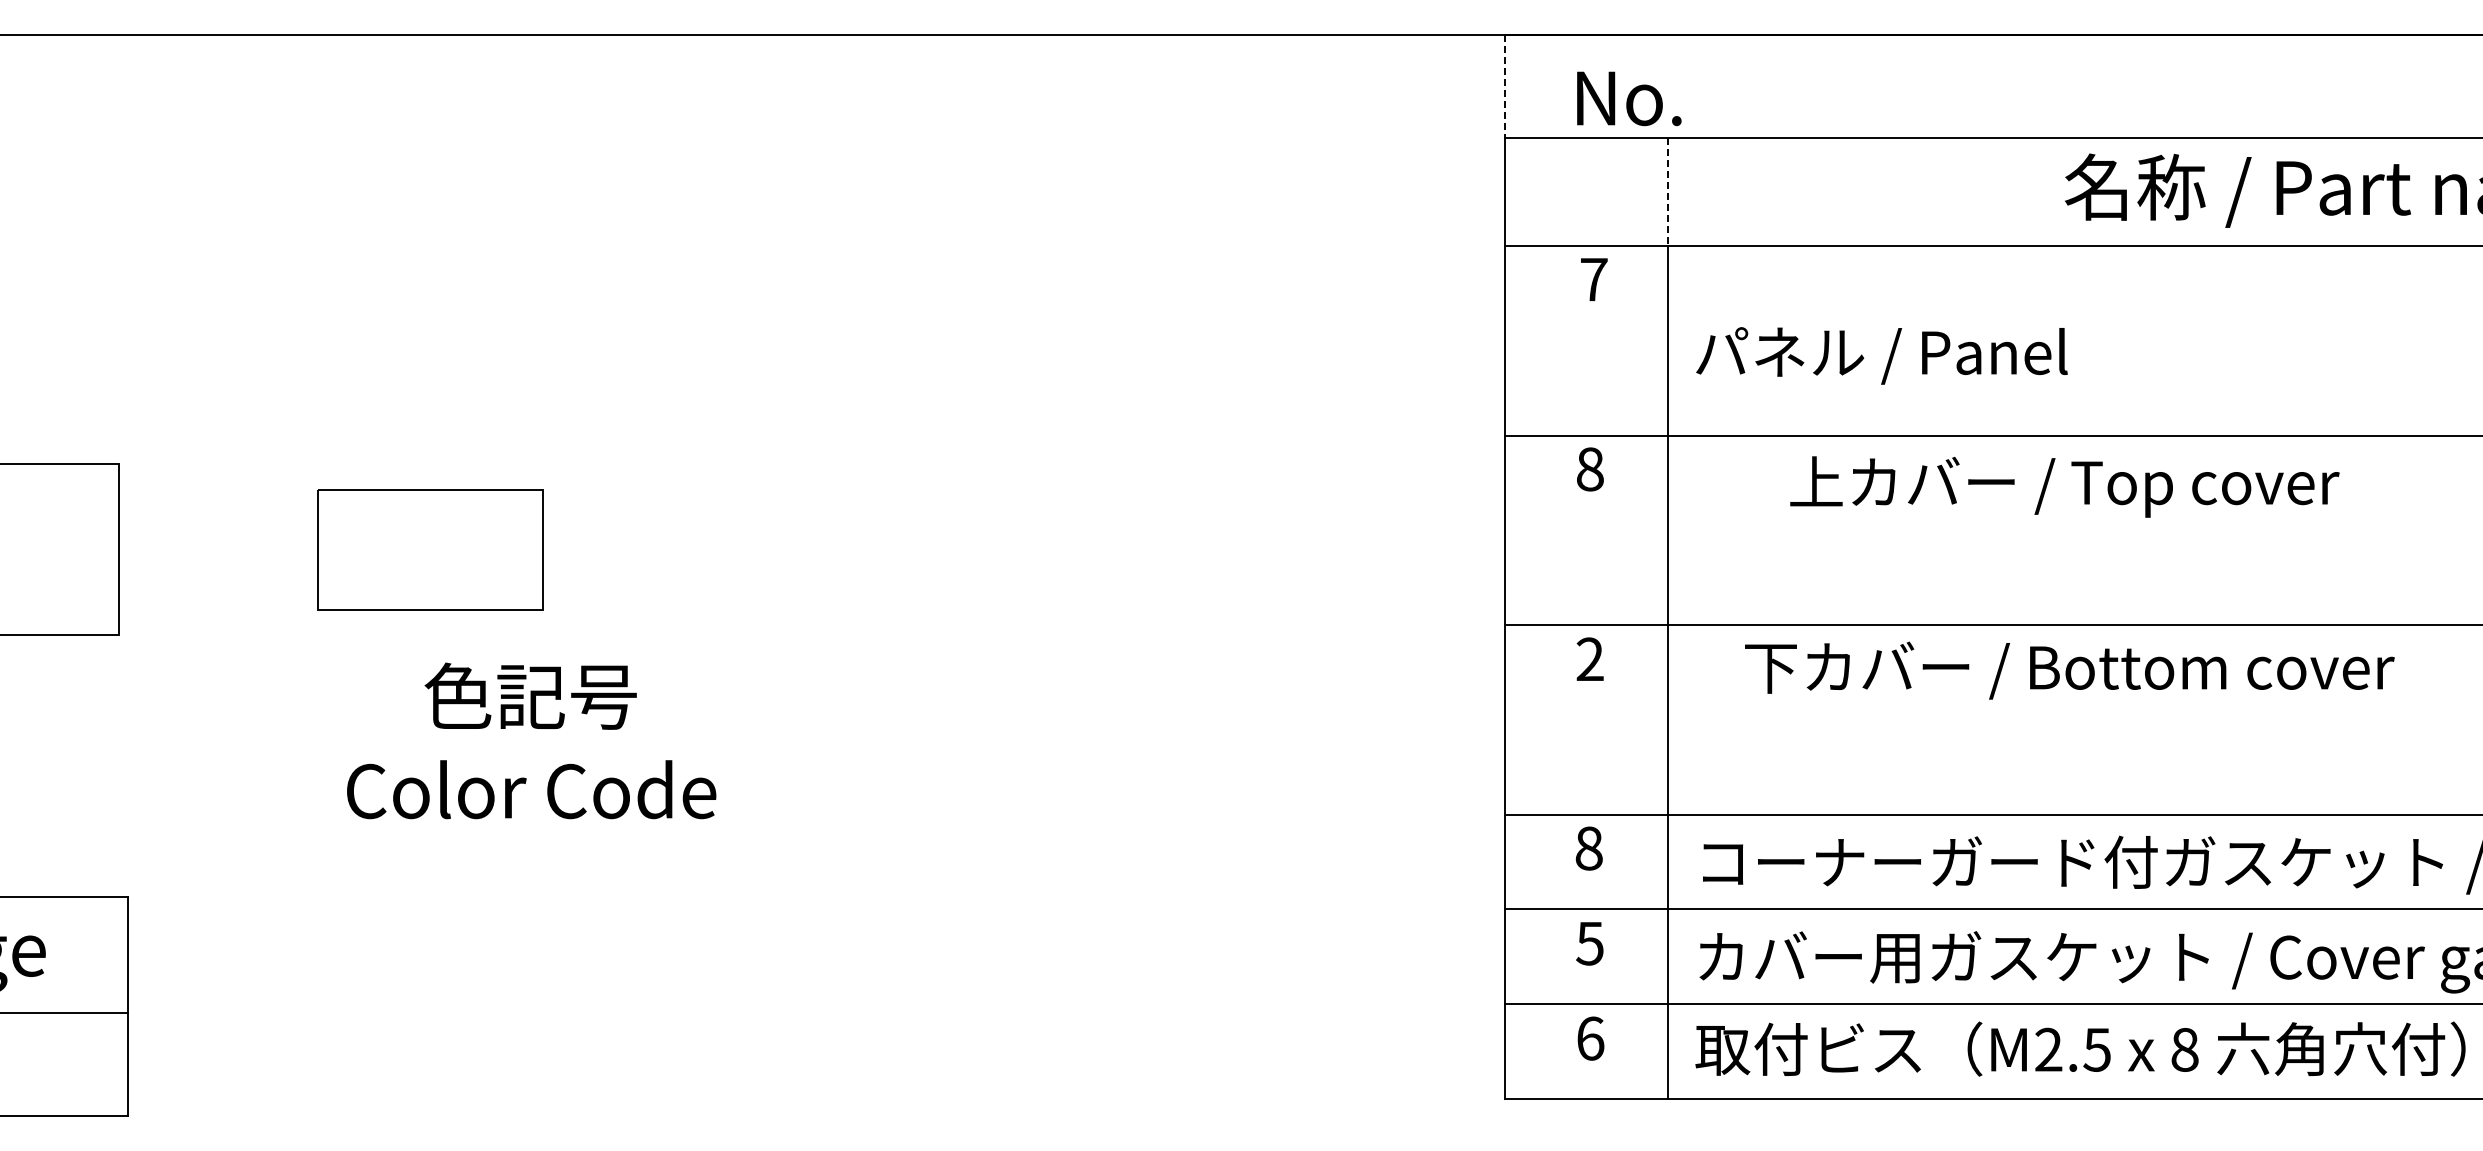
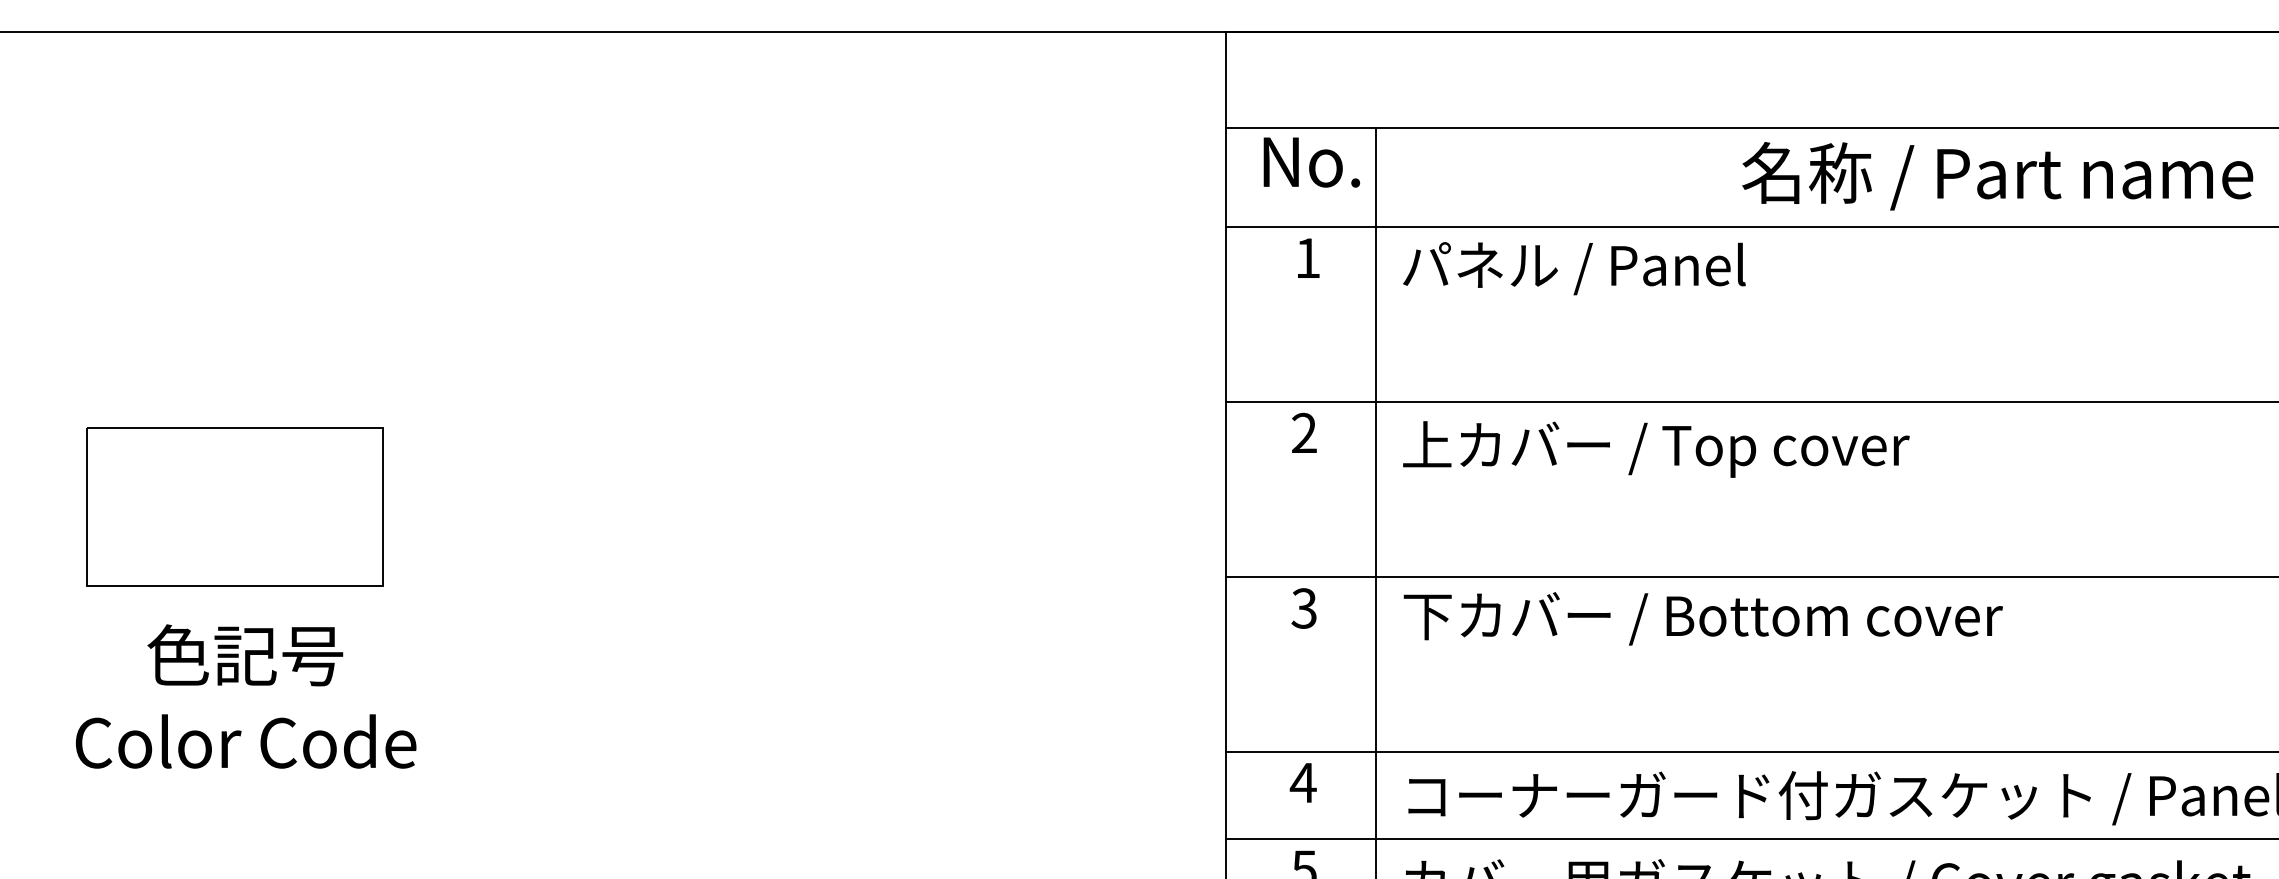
line: (1505, 86) -> (1226, 80), dashed -> solid
text: (1629, 98) -> (1312, 162), moved
line: (1668, 192) -> (1376, 177), dashed -> solid
text: (1594, 279) -> (1308, 258), 7 -> 1
text: (1881, 355) -> (1573, 268), moved
text: (1589, 469) -> (1303, 433), 8 -> 2
text: (2064, 486) -> (1656, 449), moved
part: (430, 549) -> (234, 507), size x1.43
text: (1589, 659) -> (1303, 608), 2 -> 3
text: (2069, 670) -> (1703, 618), moved
text: (531, 740) -> (245, 696), moved
text: (1588, 848) -> (1302, 782), 8 -> 4

